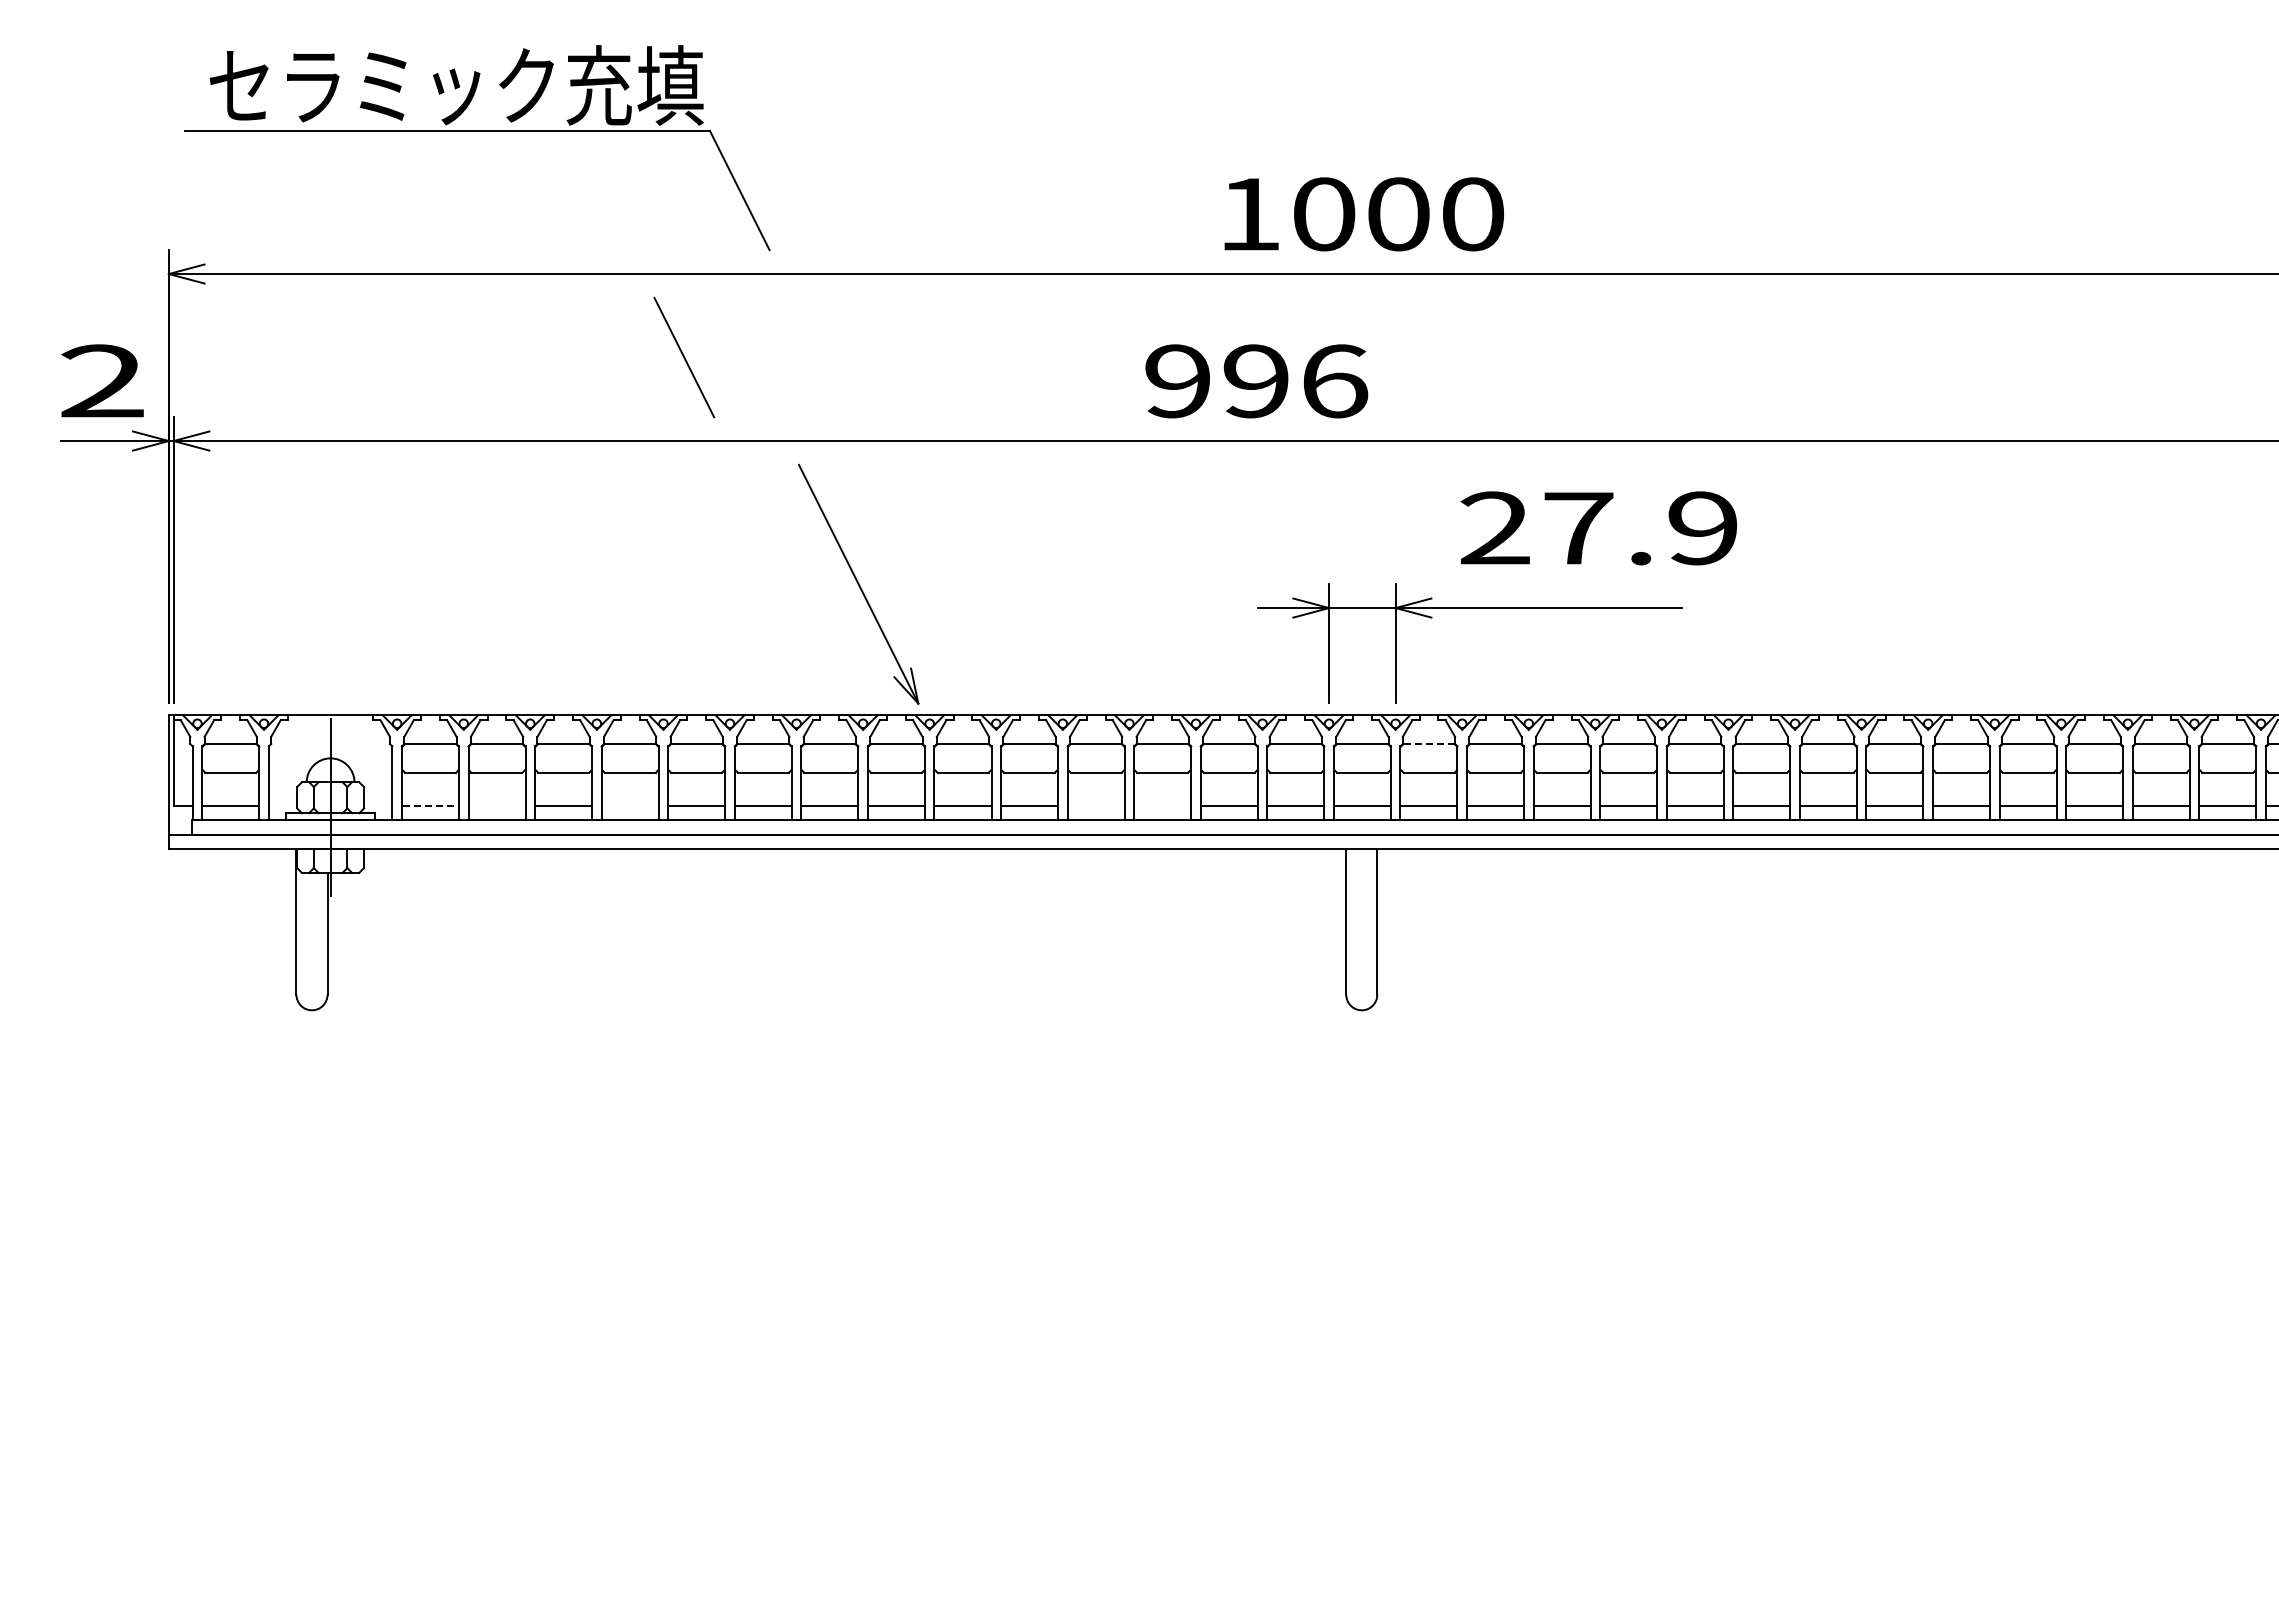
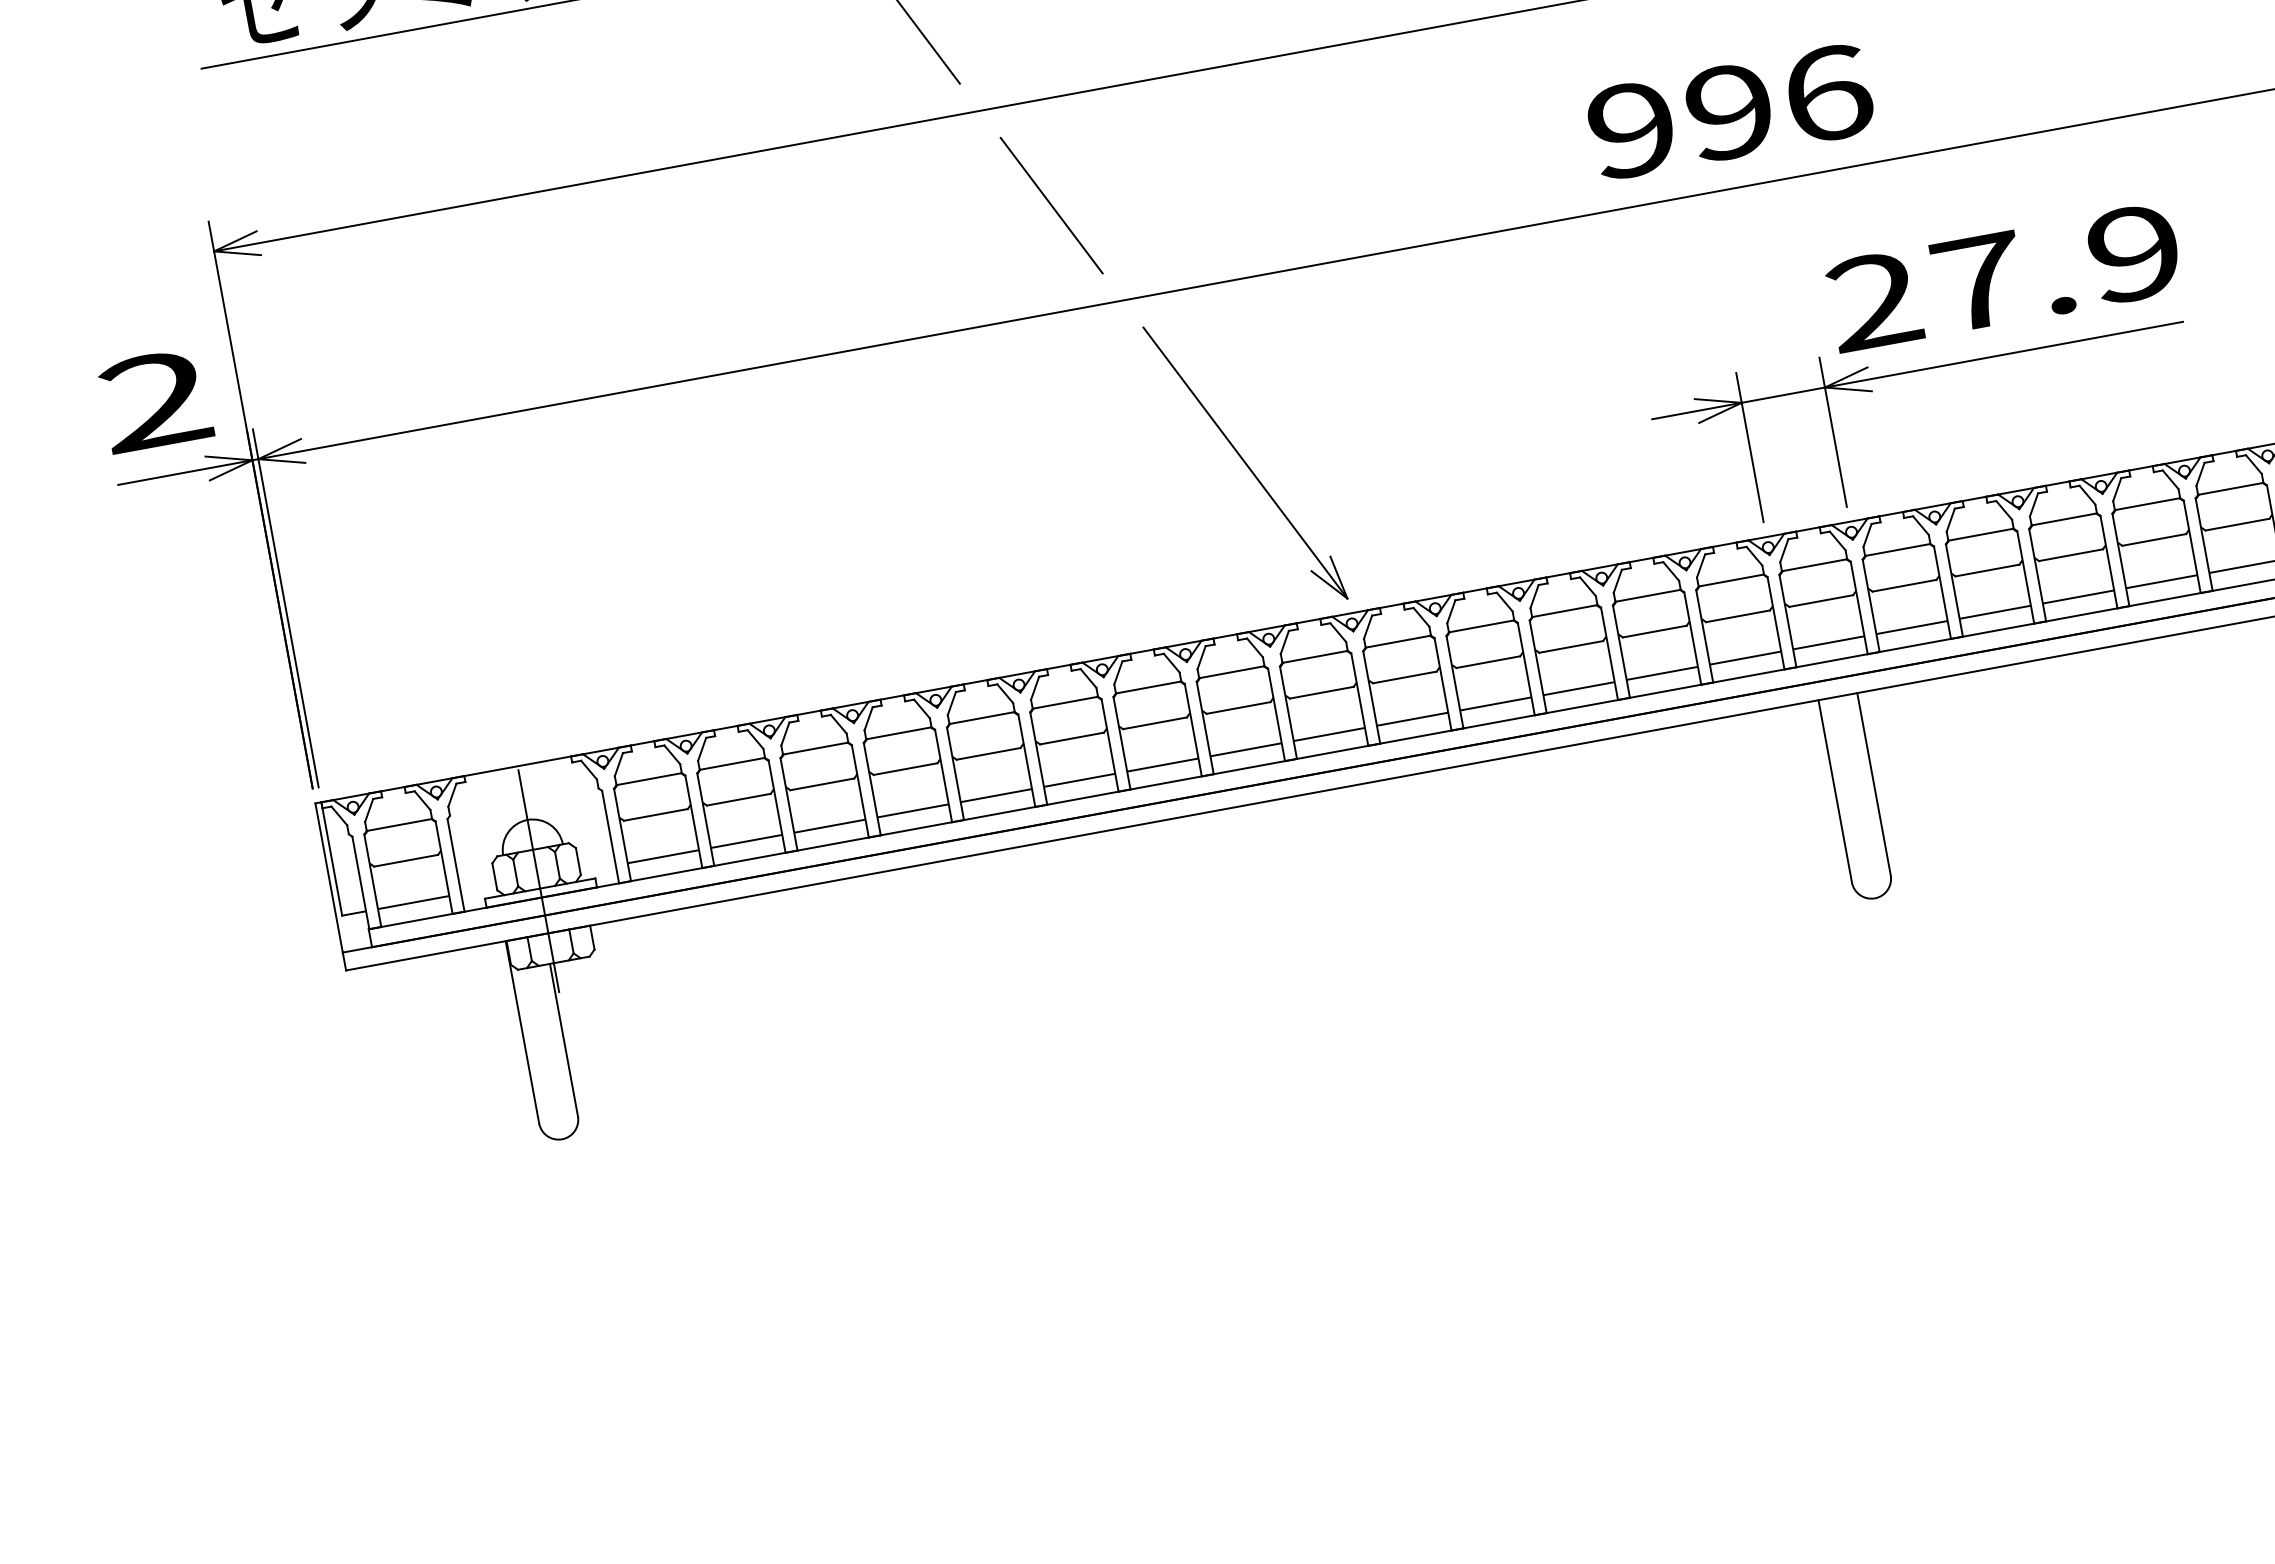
line: (684, 357) -> (1051, 205), moved
text: (1256, 381) -> (1730, 112), moved
text: (1598, 528) -> (2003, 277), moved
part: (858, 583) -> (1245, 462), moved
line: (1429, 744) -> (1898, 550), dashed -> solid
line: (430, 806) -> (663, 857), dashed -> solid
line: (496, 806) -> (746, 842), added
line: (630, 806) -> (913, 811), added
line: (1096, 806) -> (1496, 704), added
line: (1162, 806) -> (1578, 689), added

